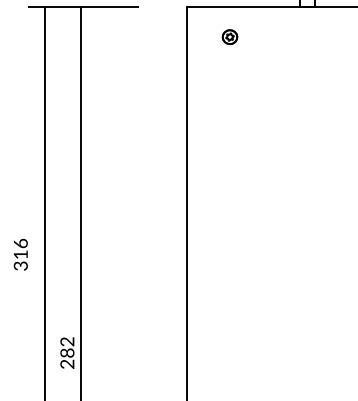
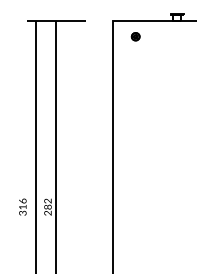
text: (20, 253) -> (22, 206), moved

